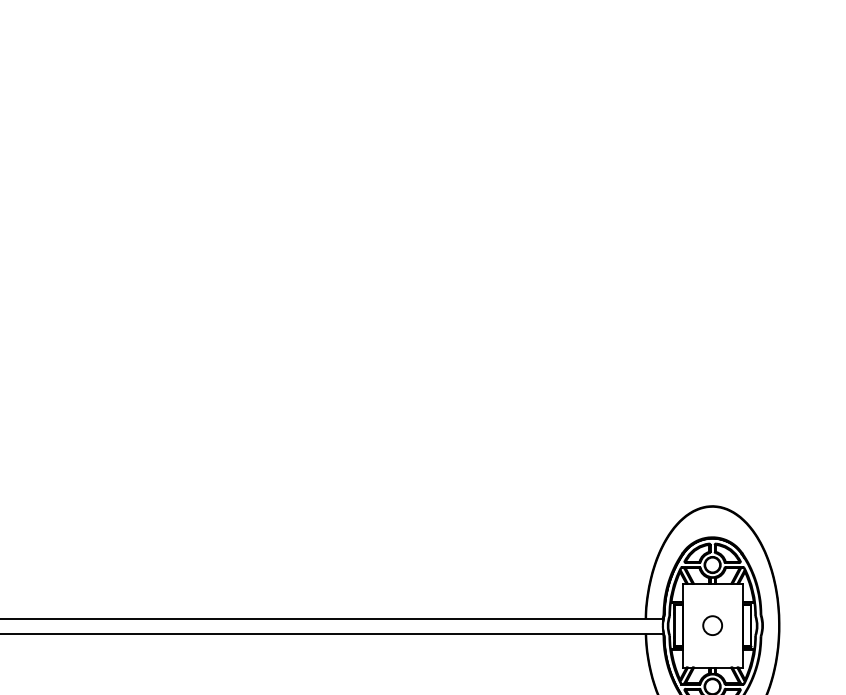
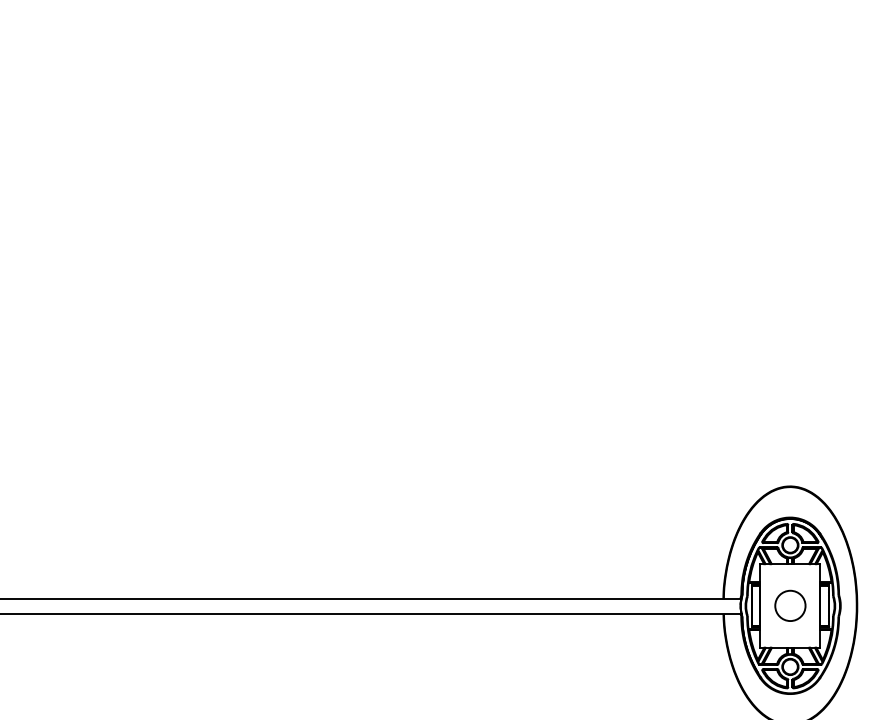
circle: (712, 625) -> (790, 605), size x1.6

